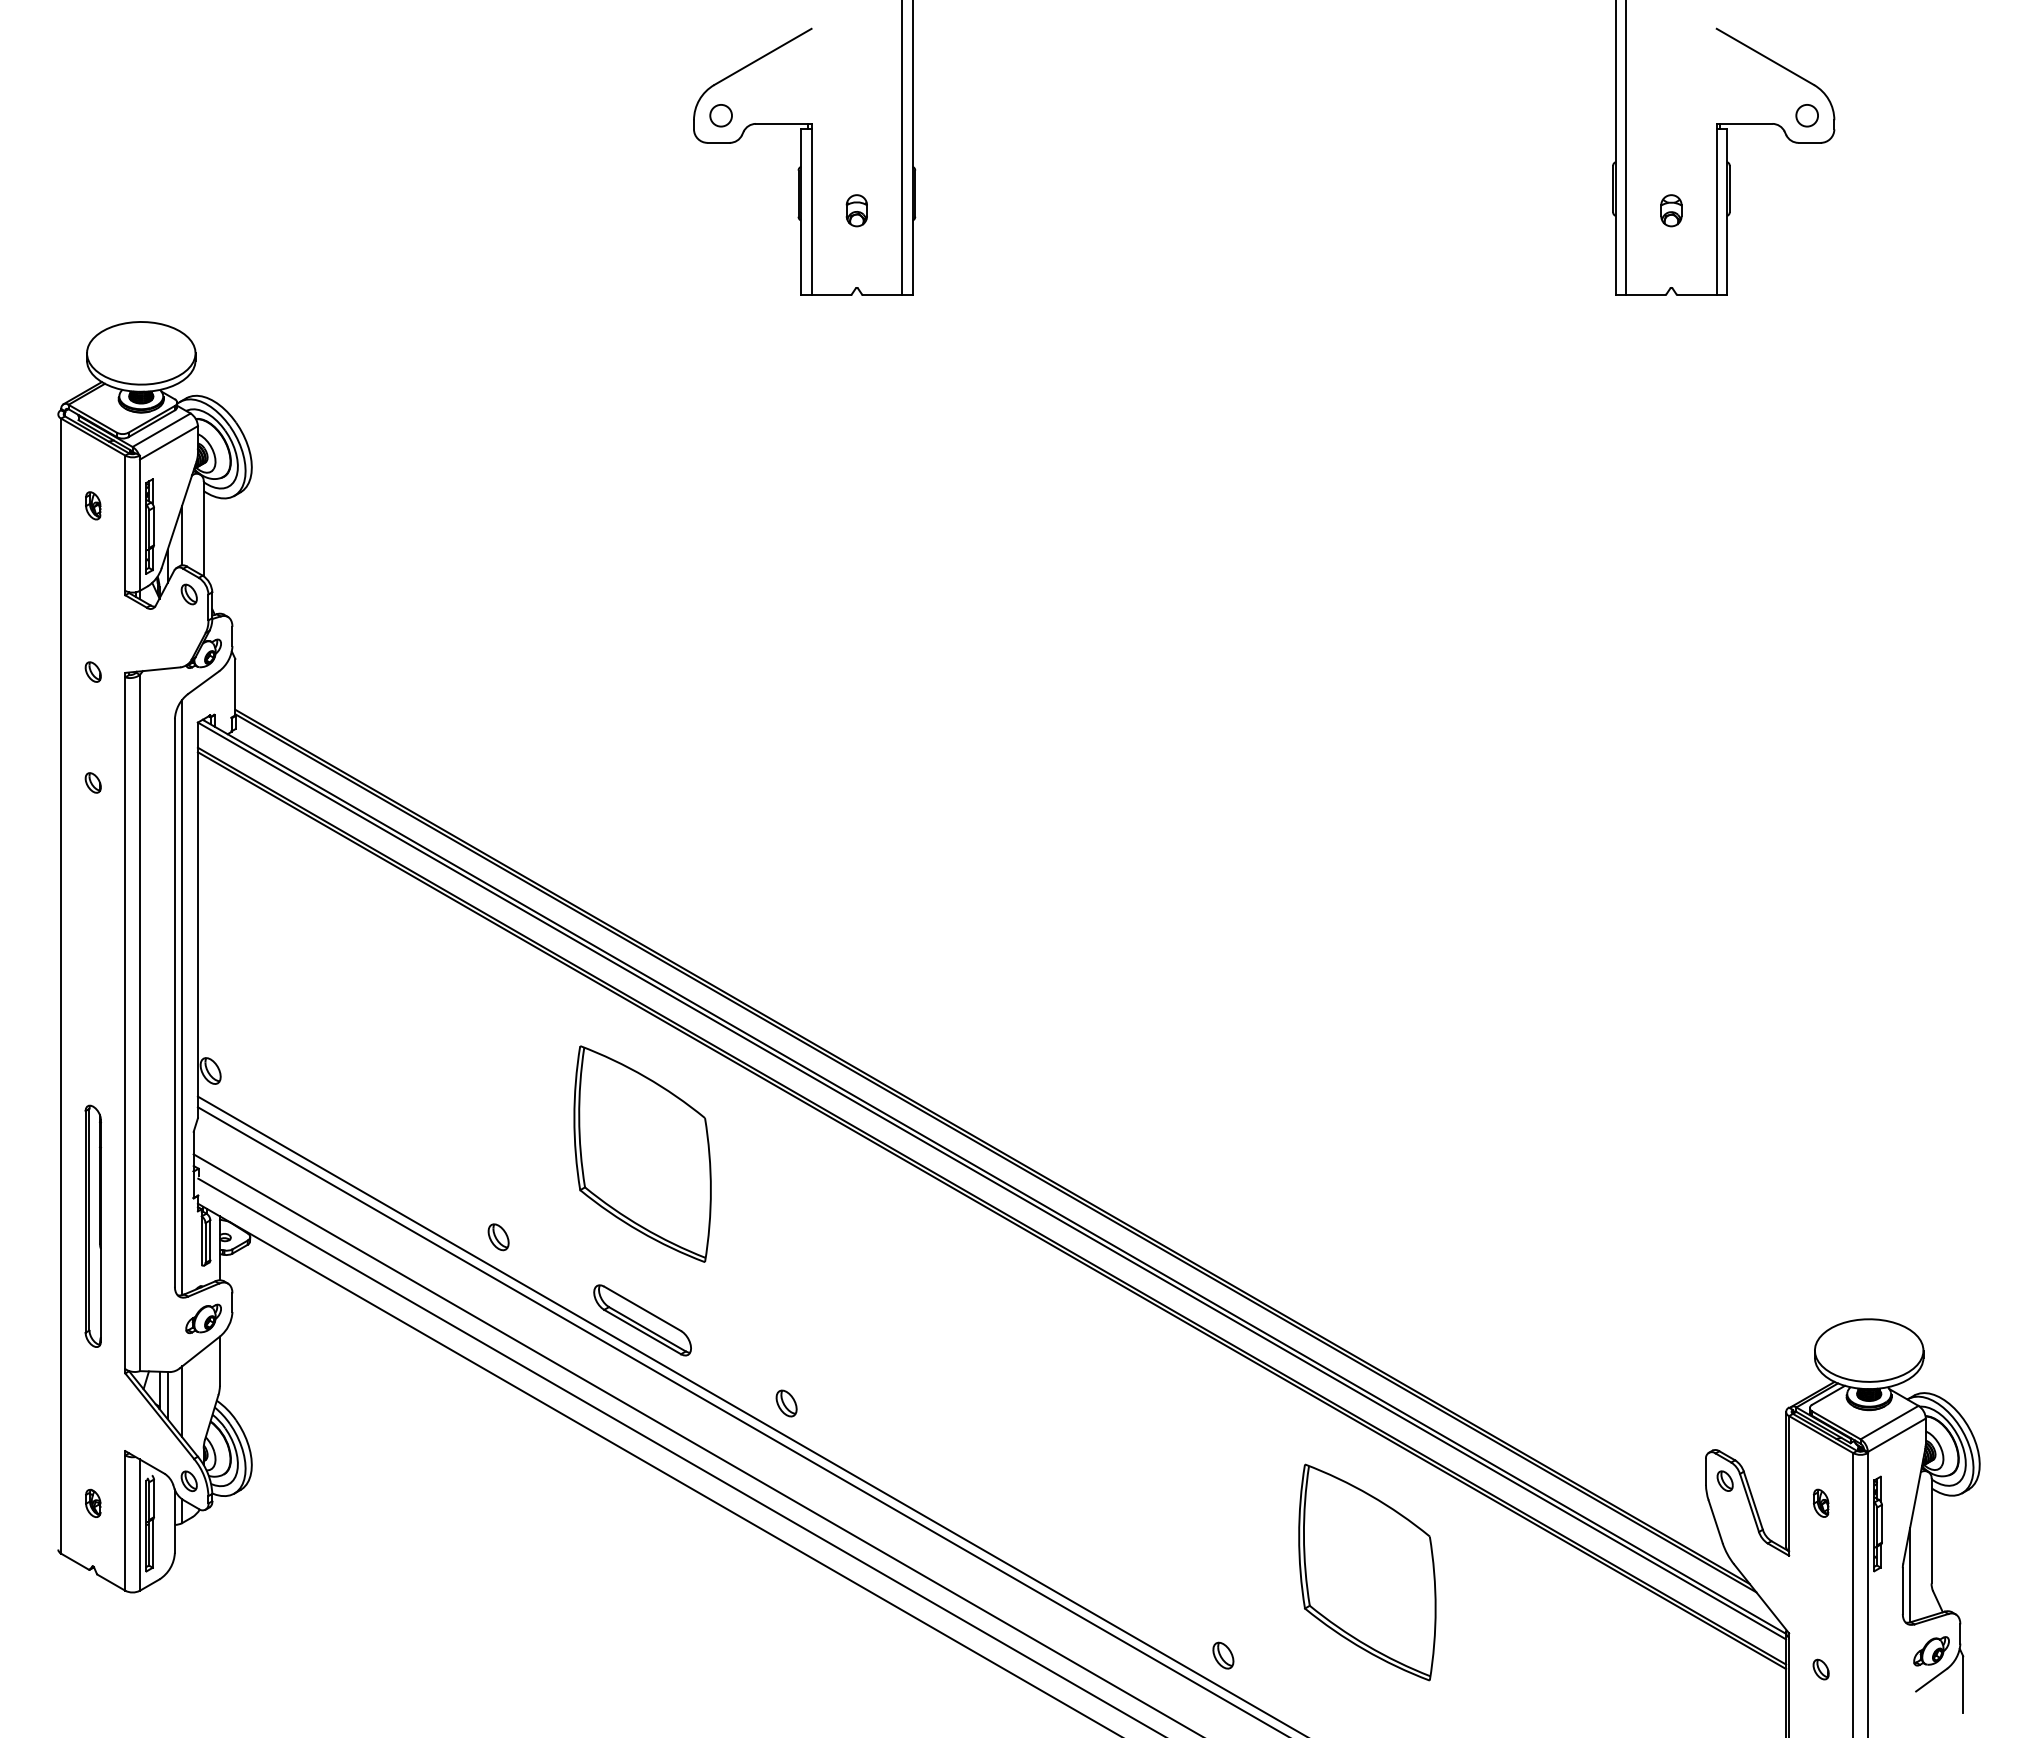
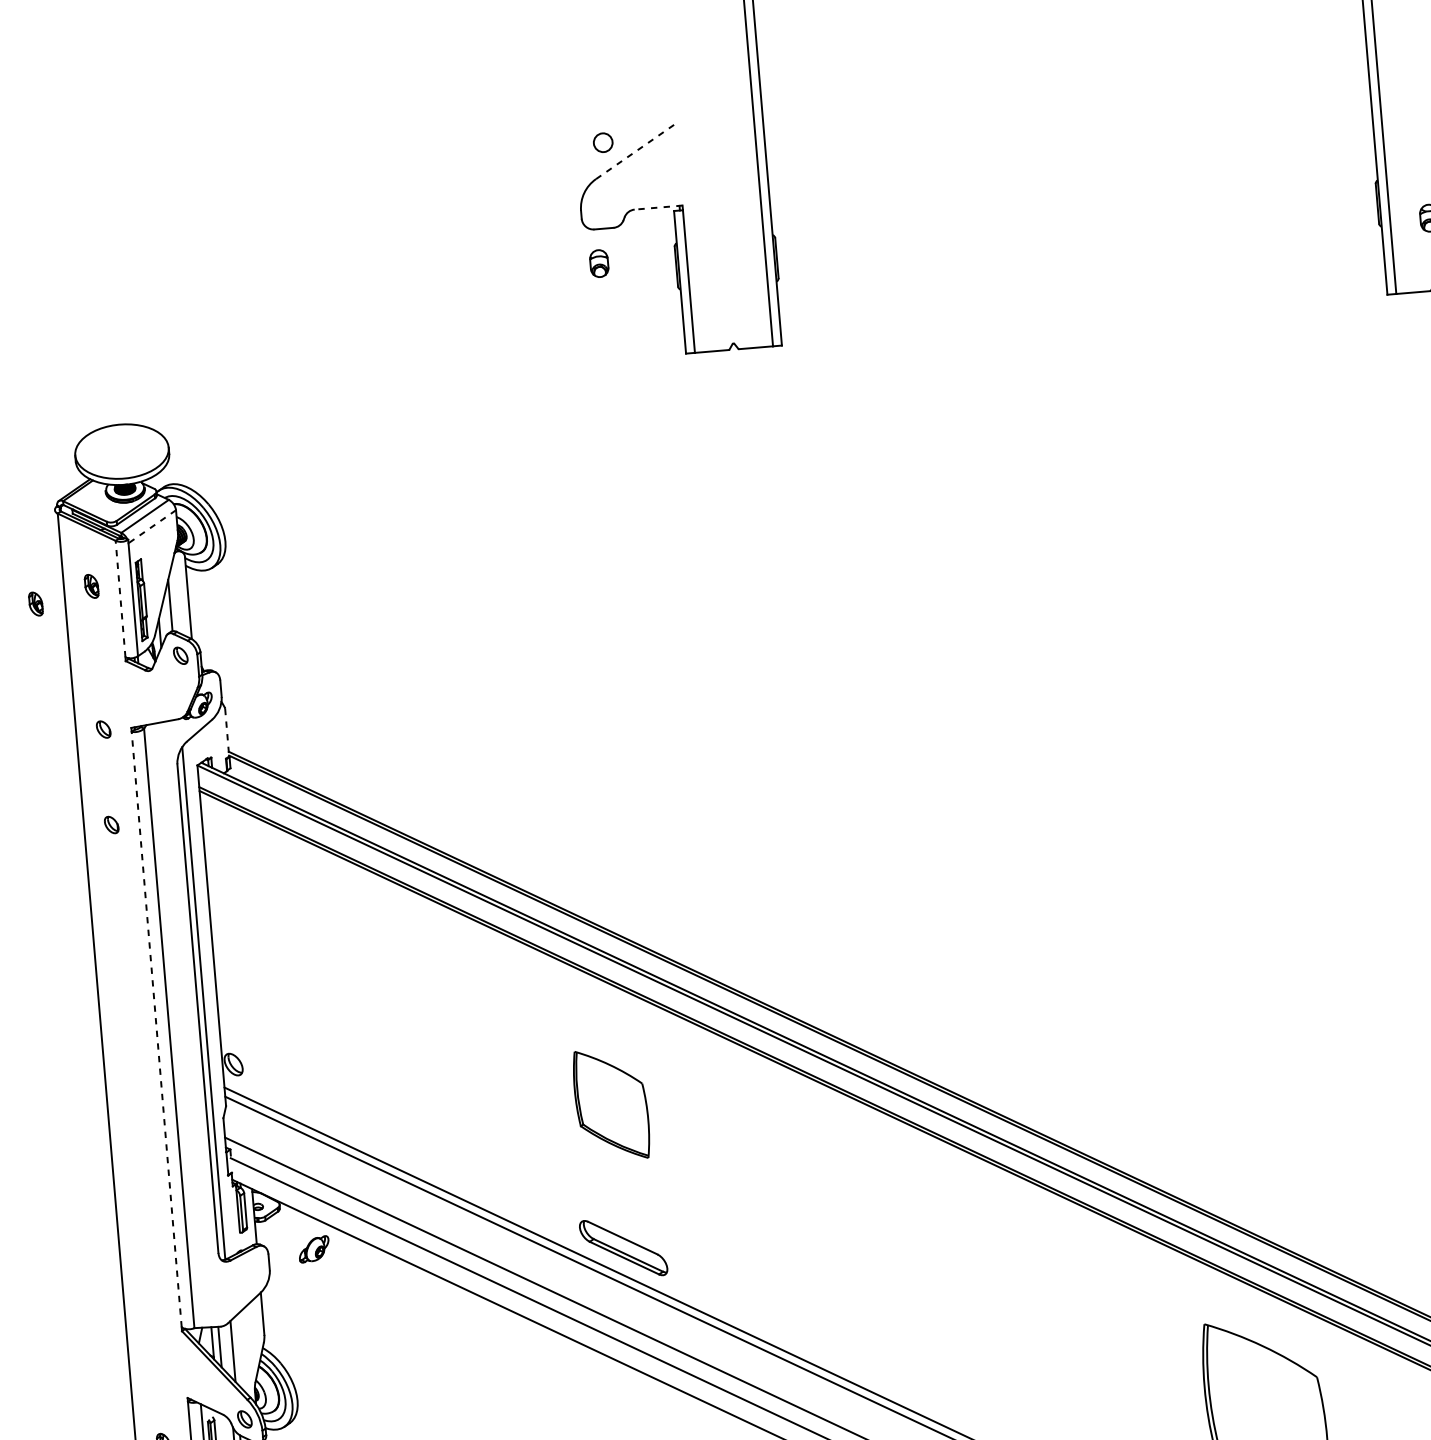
line: (763, 56) -> (636, 151), solid -> dashed
circle: (720, 115) -> (602, 142), moved
line: (783, 123) -> (658, 207), solid -> dashed
part: (856, 210) -> (598, 263), moved
line: (168, 443) -> (151, 527), solid -> dashed
part: (27, 520) -> (36, 603), added
line: (125, 523) -> (120, 599), solid -> dashed
line: (235, 687) -> (227, 732), solid -> dashed
line: (125, 1023) -> (156, 1029), solid -> dashed
part: (642, 1153) -> (611, 1104), size x0.6
part: (92, 1225) -> (143, 1206), removed
part: (498, 1237) -> (493, 1187), removed
part: (203, 1318) -> (314, 1249), moved
part: (786, 1403) -> (753, 1309), removed

